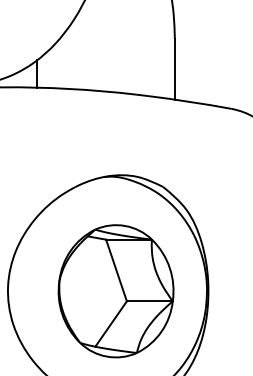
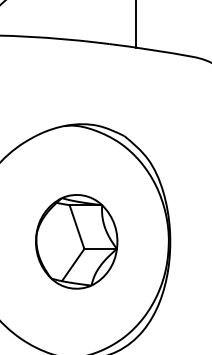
part: (115, 291) -> (76, 241), size x0.7

